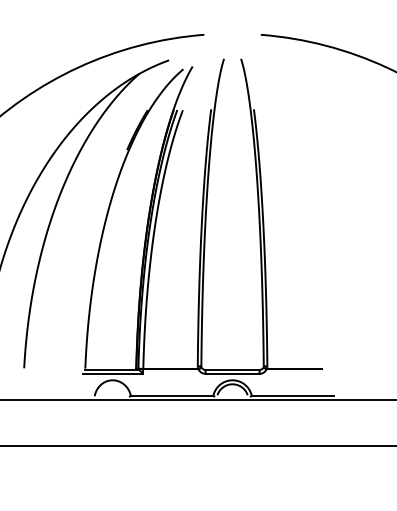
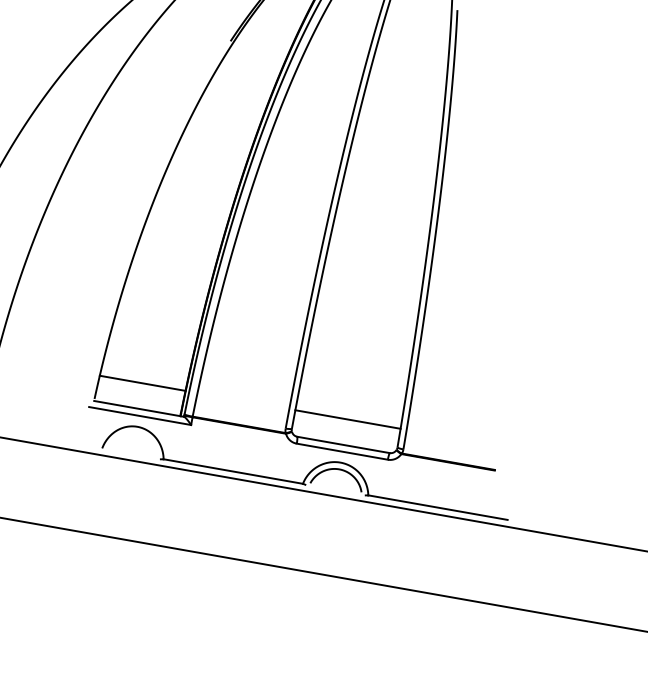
line: (110, 354) -> (141, 382), added
line: (232, 354) -> (347, 418), added

